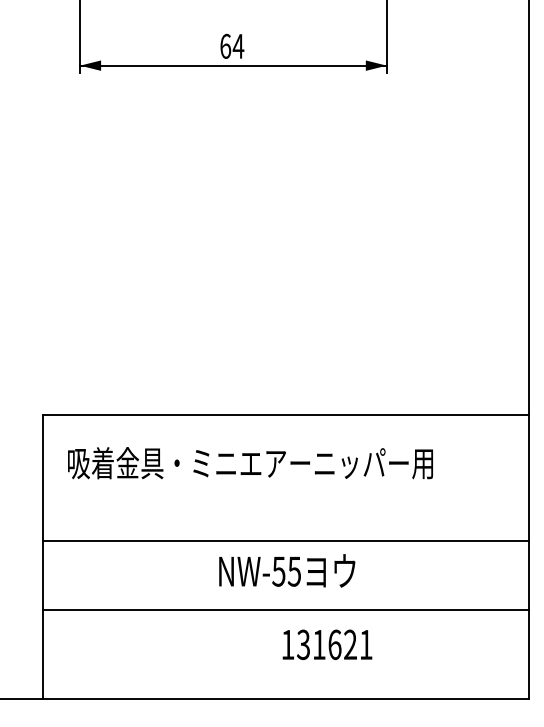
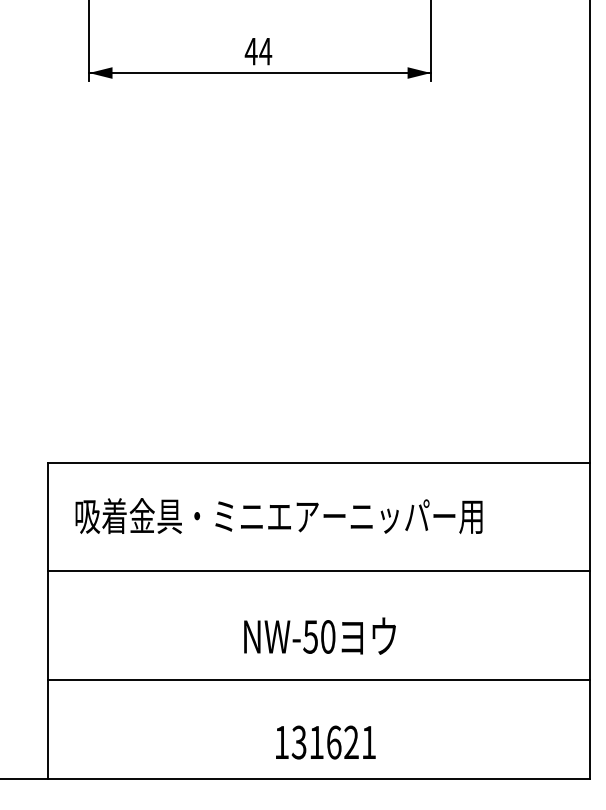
text: (224, 46) -> (250, 51), 64 -> 44
line: (285, 540) -> (318, 571), moved
text: (293, 571) -> (327, 636), NW-55 -> NW-50
text: (327, 644) -> (325, 742), moved

